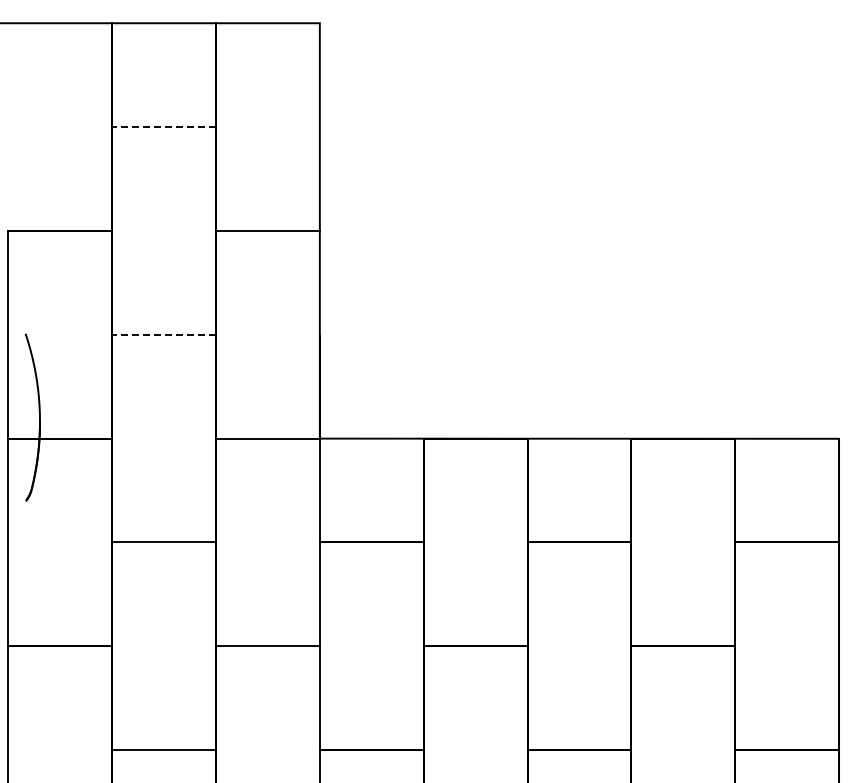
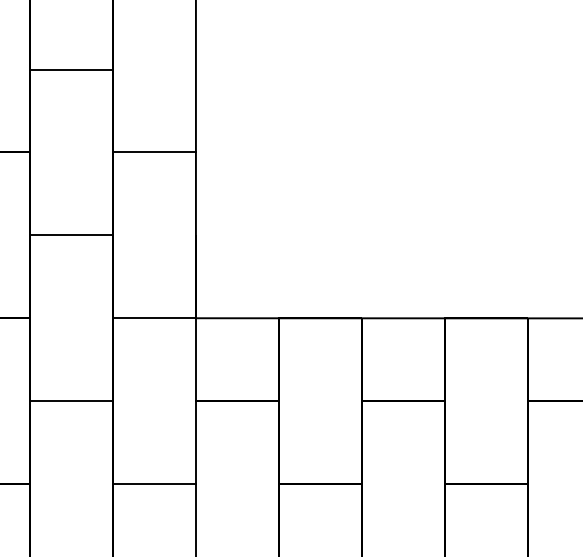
line: (164, 127) -> (71, 69), dashed -> solid
line: (164, 334) -> (71, 235), dashed -> solid

